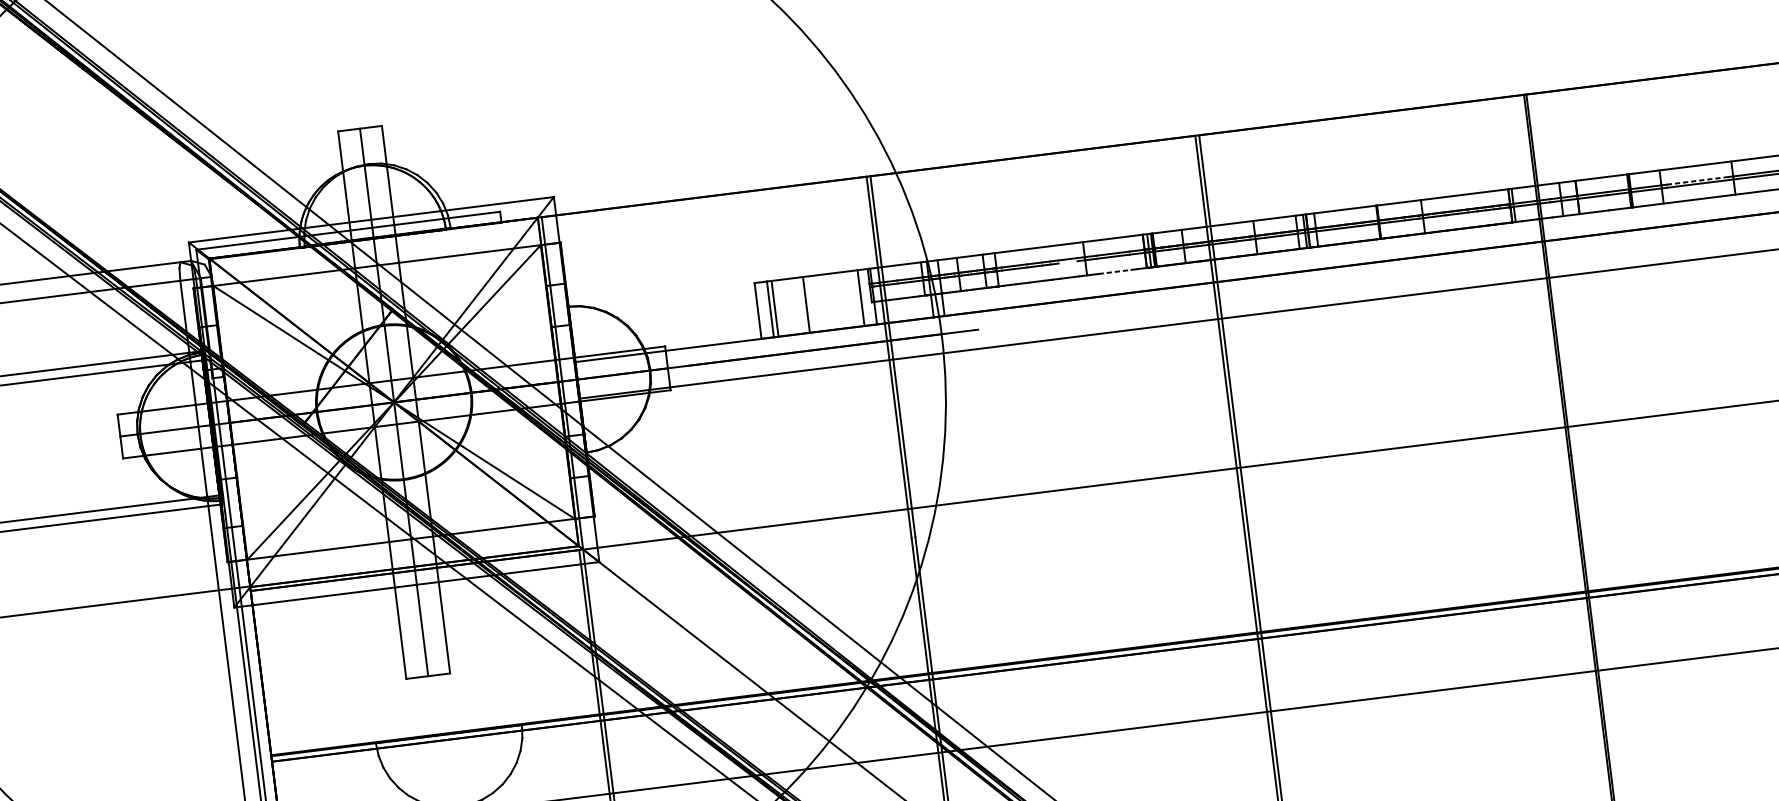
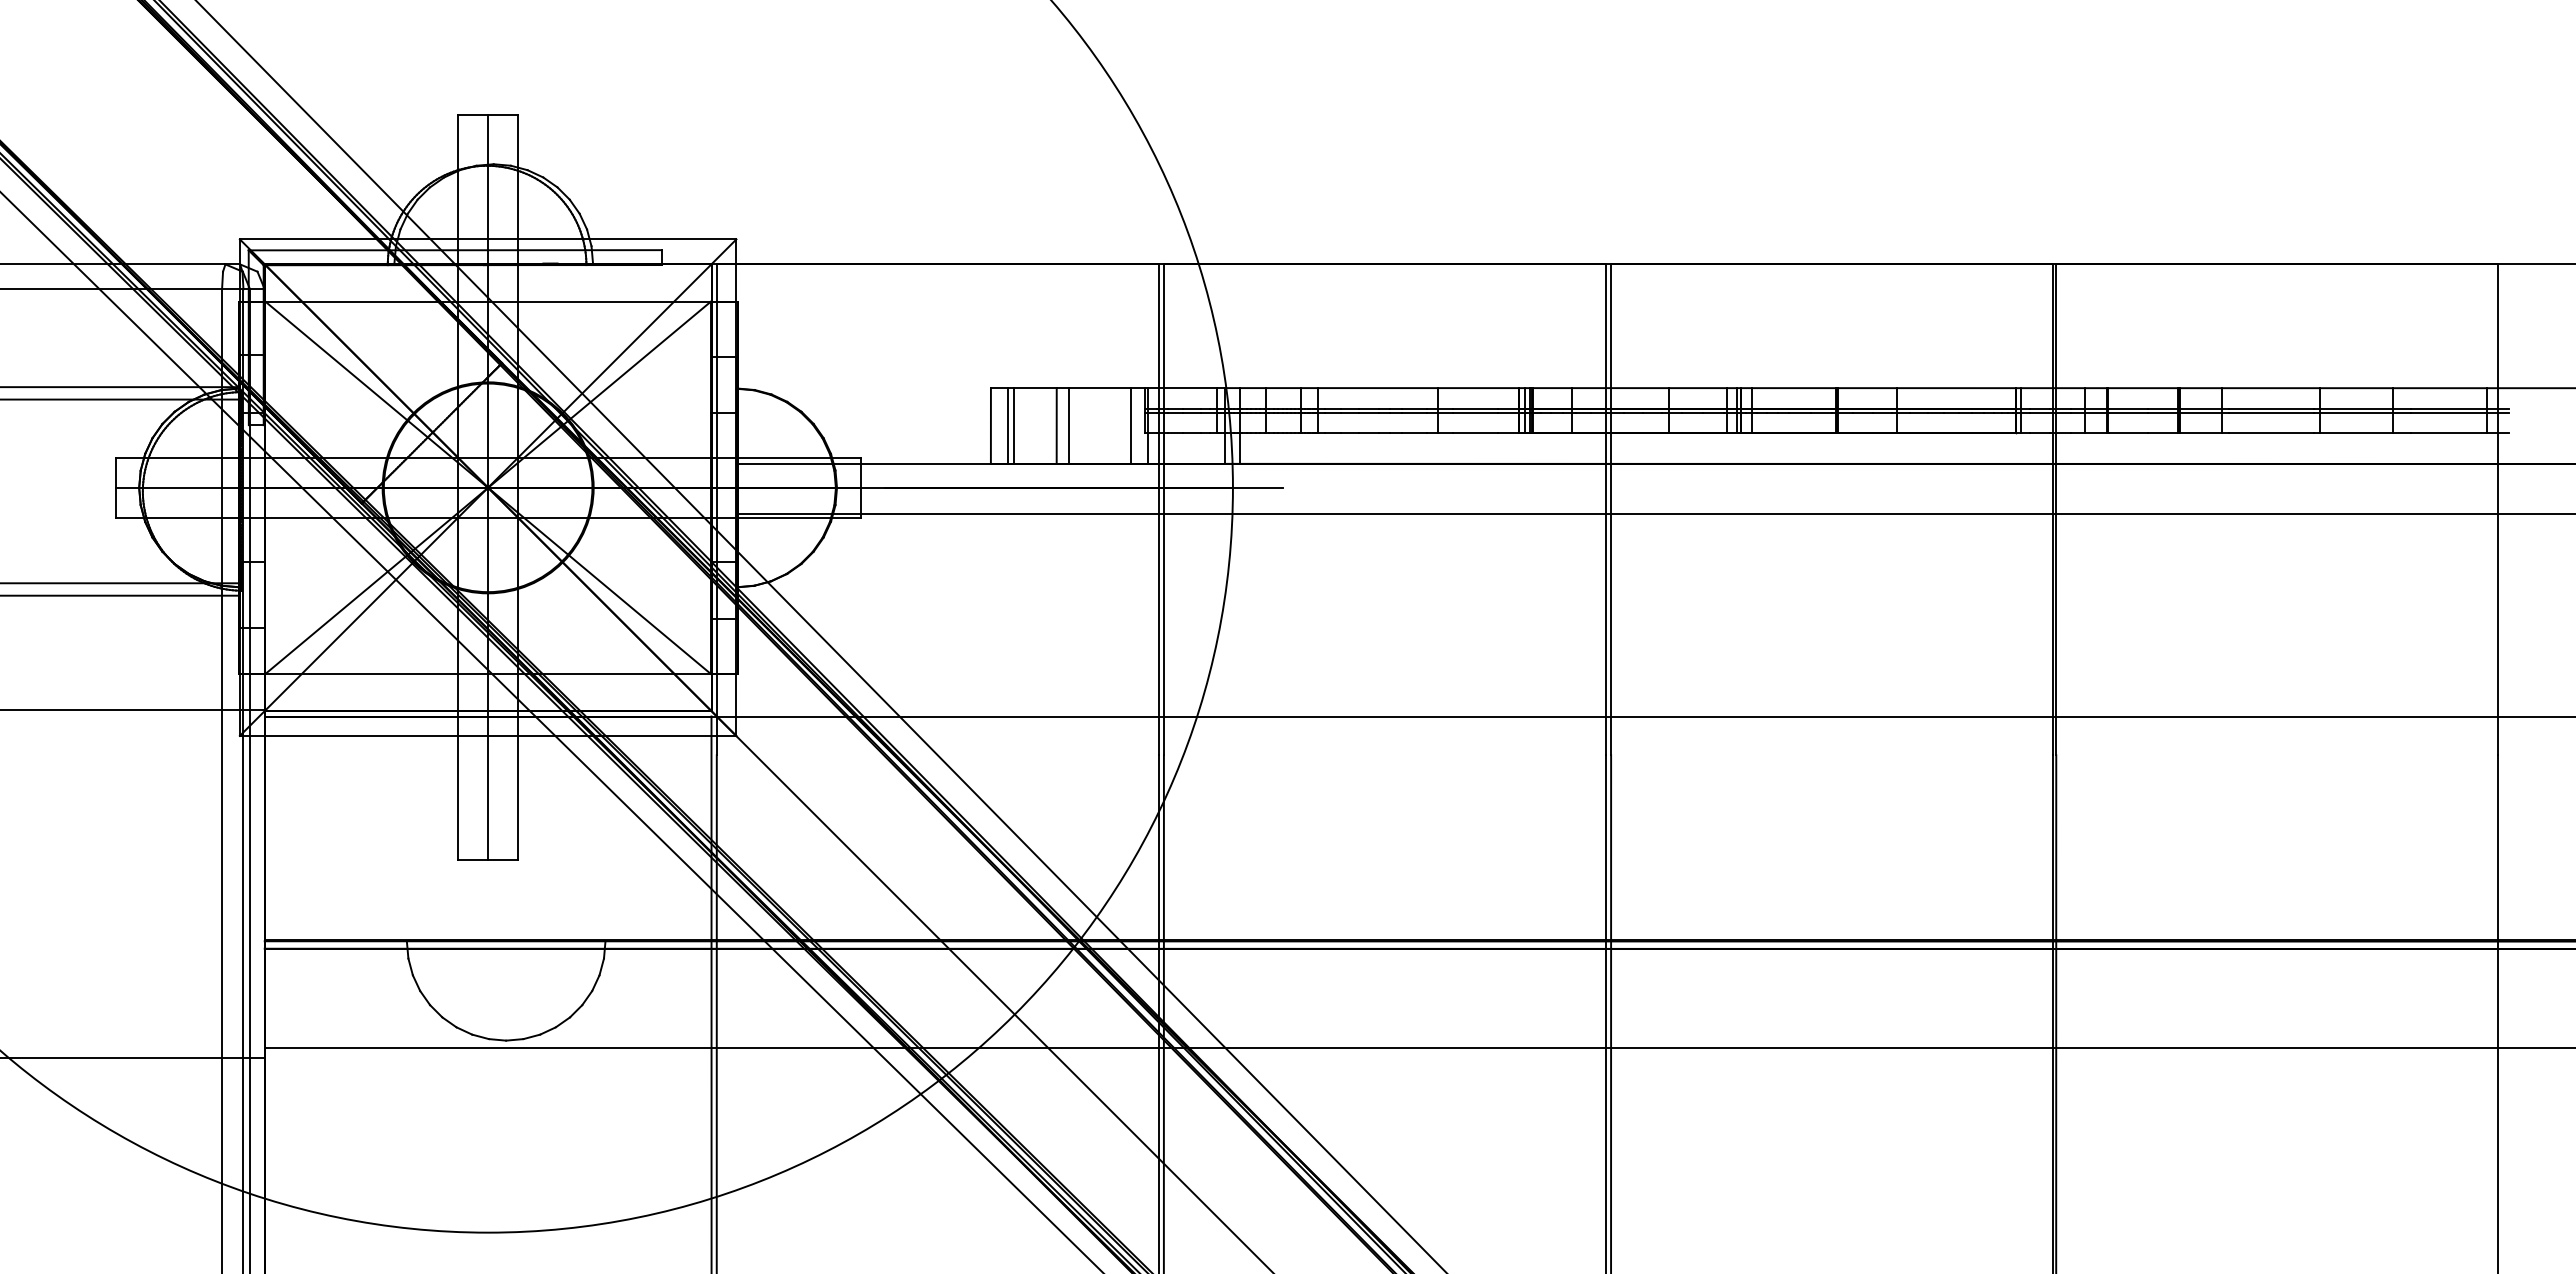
line: (1698, 180) -> (2272, 408), dashed -> solid
line: (1068, 262) -> (1414, 412), added
line: (1115, 271) -> (1476, 433), dashed -> solid
line: (815, 303) -> (1069, 425), added

